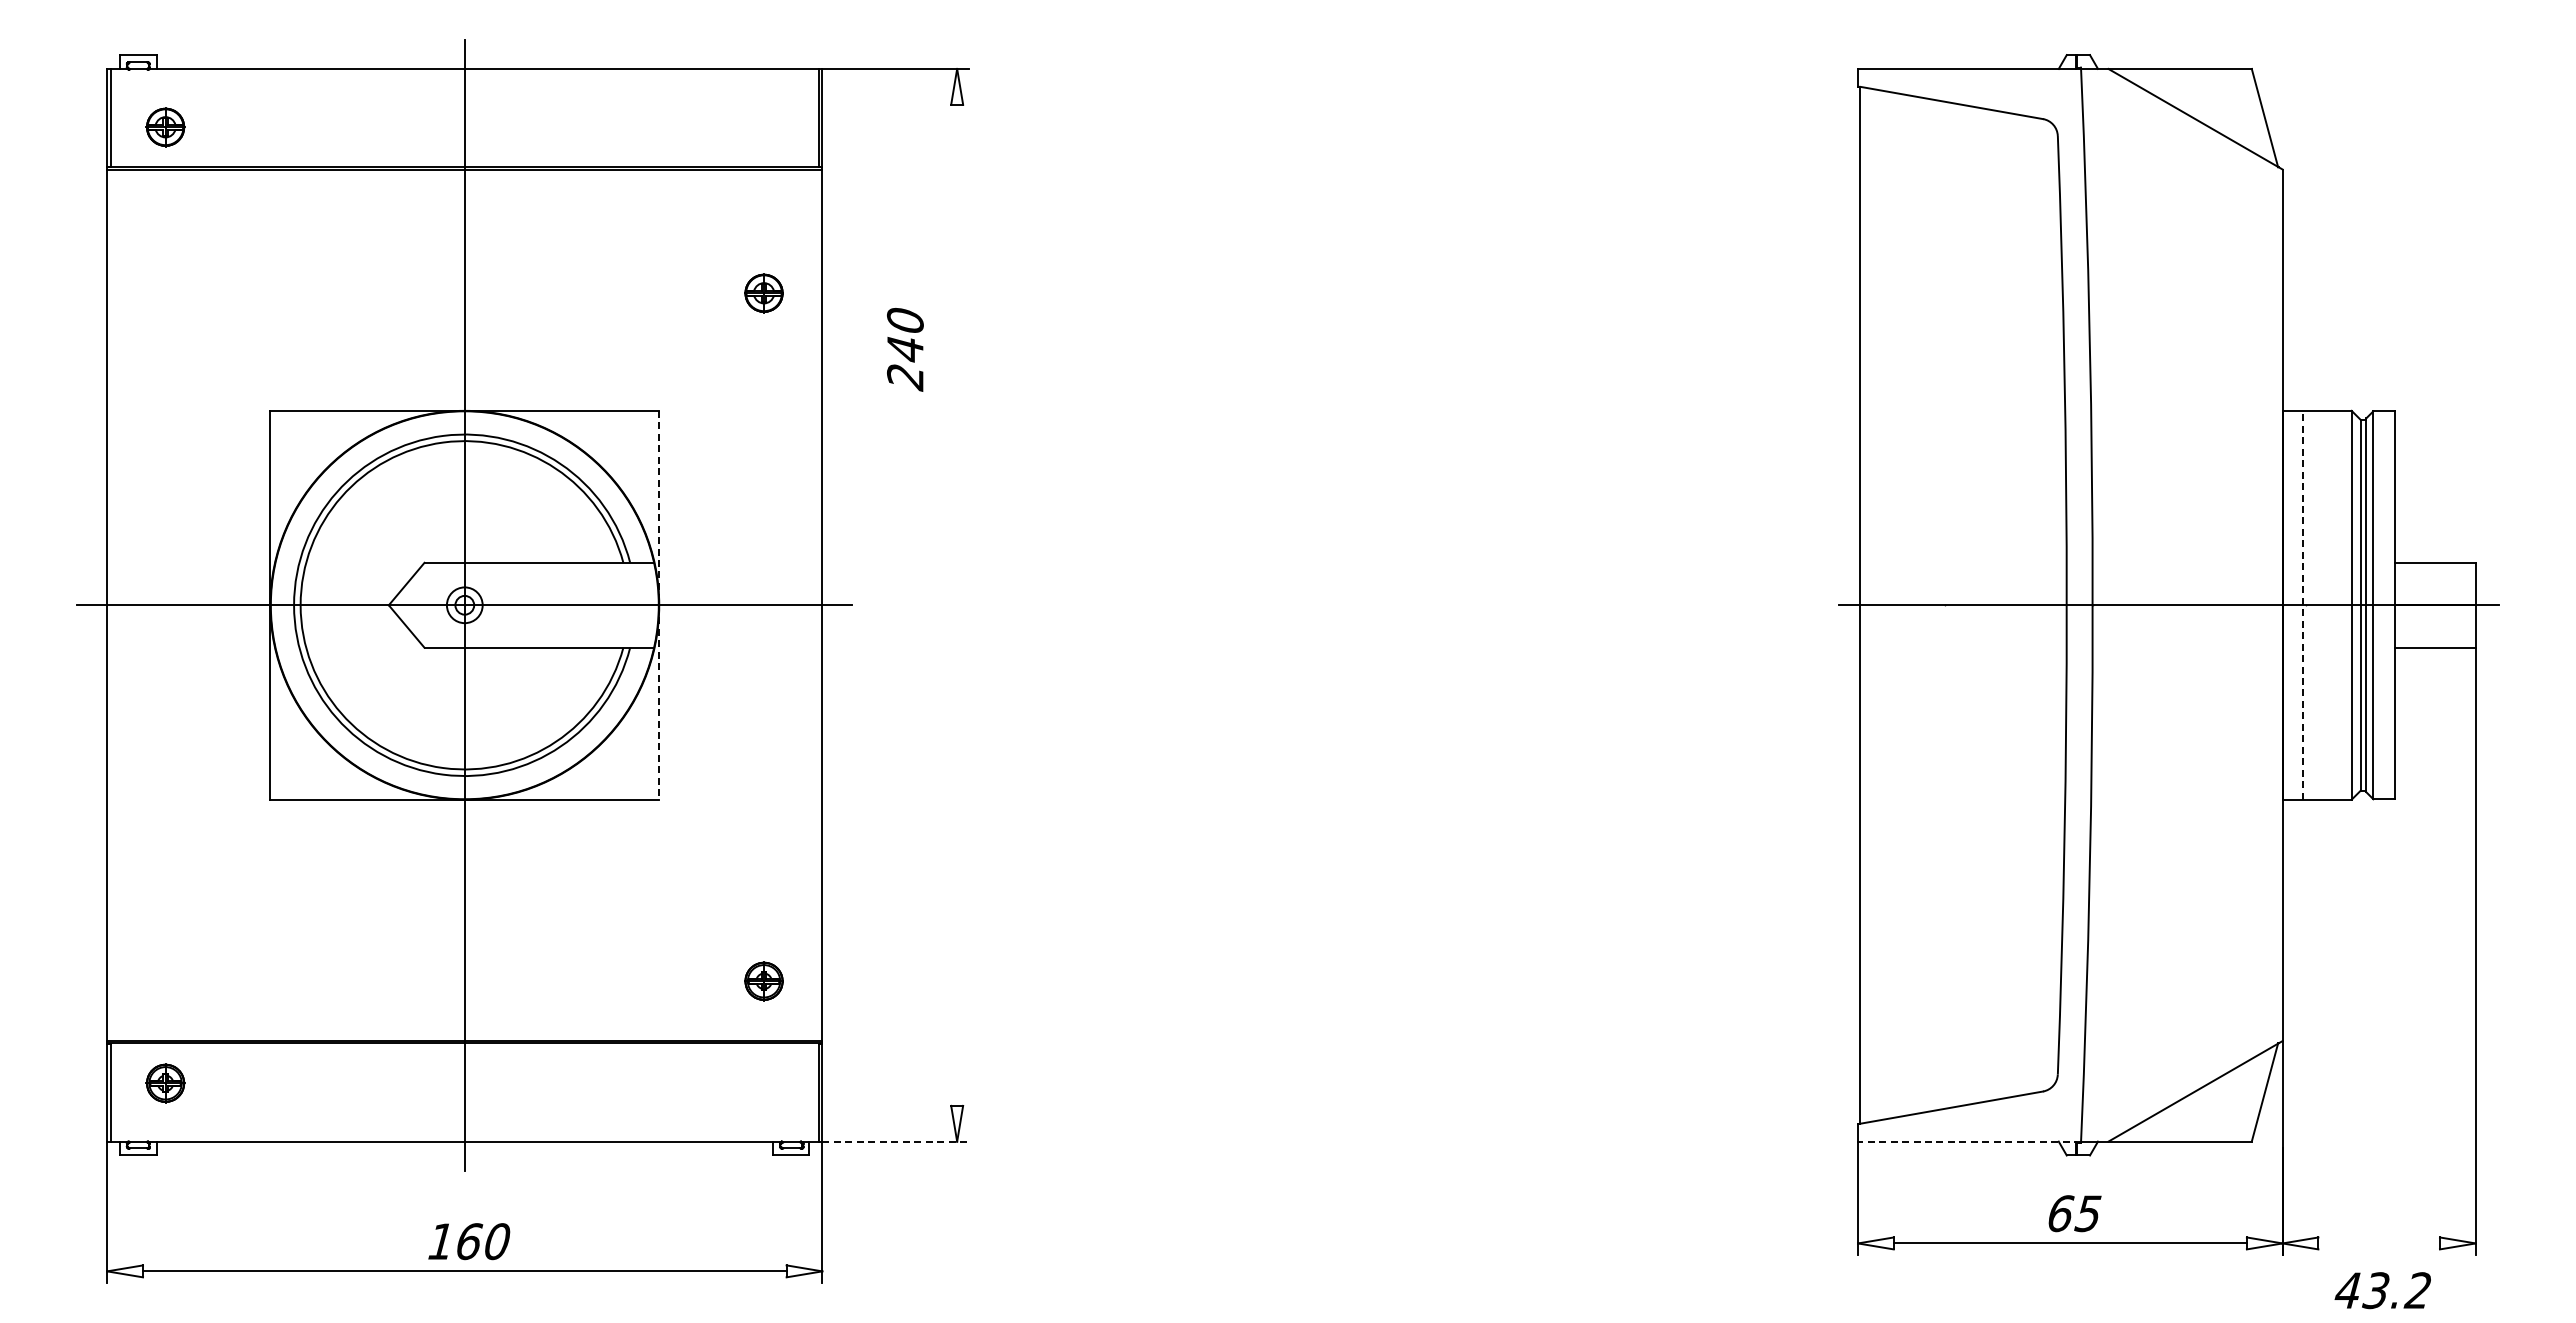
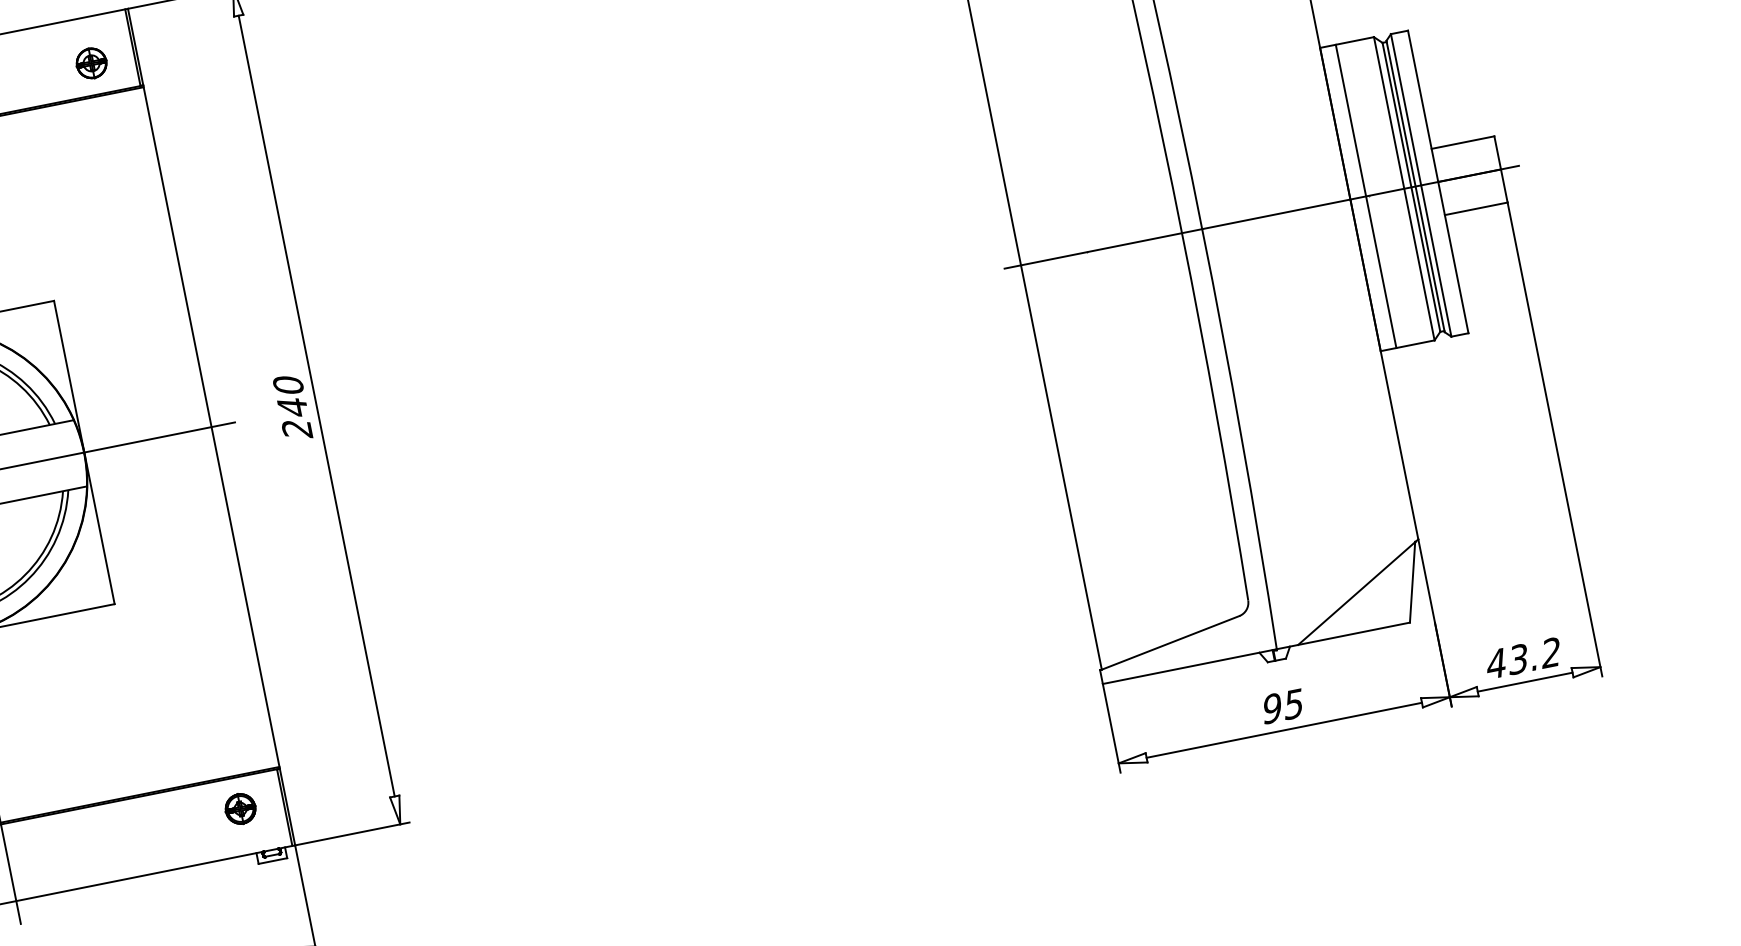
part: (763, 293) -> (91, 63), moved
text: (905, 349) -> (292, 407), moved
line: (957, 604) -> (316, 405), added
line: (2302, 604) -> (1365, 195), dashed -> solid
line: (659, 605) -> (84, 452), dashed -> solid
part: (763, 981) -> (240, 809), moved
line: (896, 1141) -> (352, 833), dashed -> solid
line: (1969, 1141) -> (1189, 666), dashed -> solid
text: (2060, 1213) -> (1271, 708), 65 -> 95
line: (2378, 1243) -> (1524, 682), added
text: (2382, 1290) -> (1523, 658), moved

